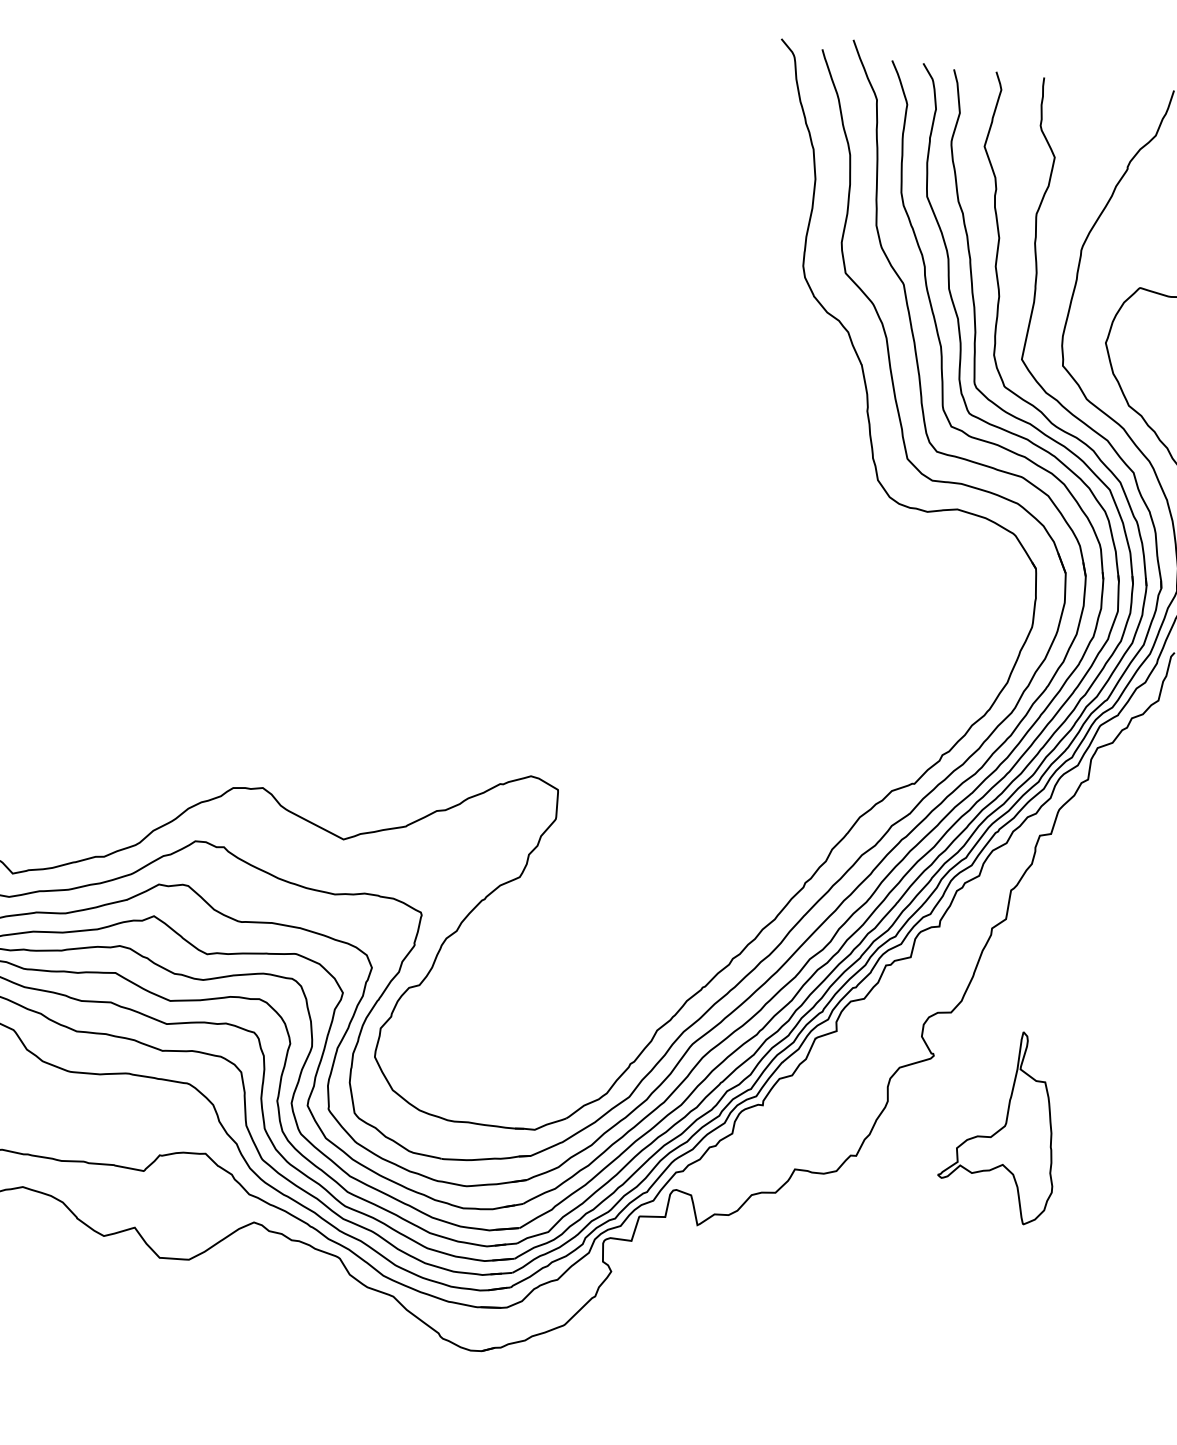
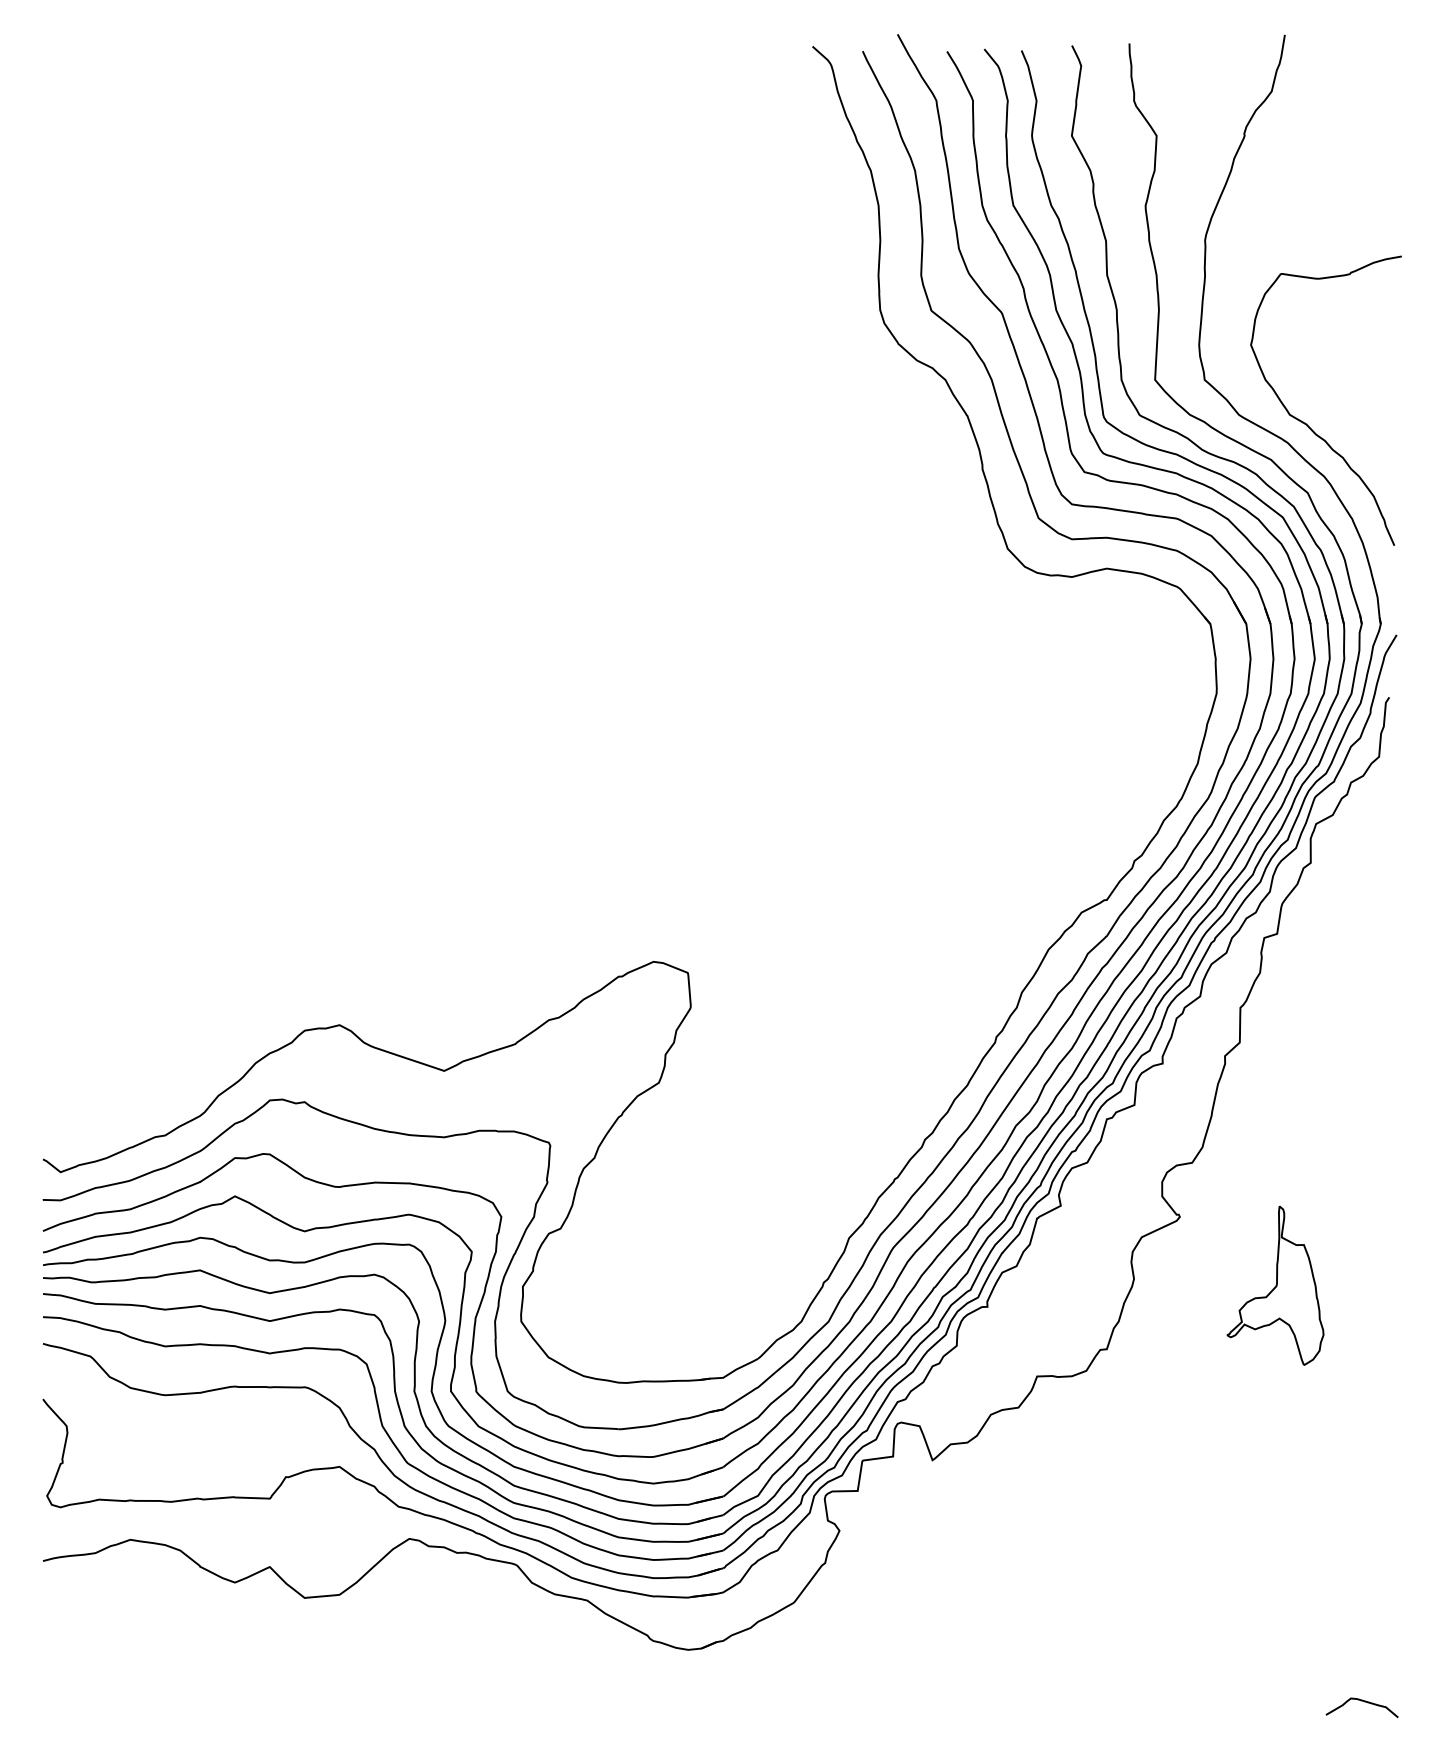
part: (1004, 1124) -> (1275, 1285), size x0.7

